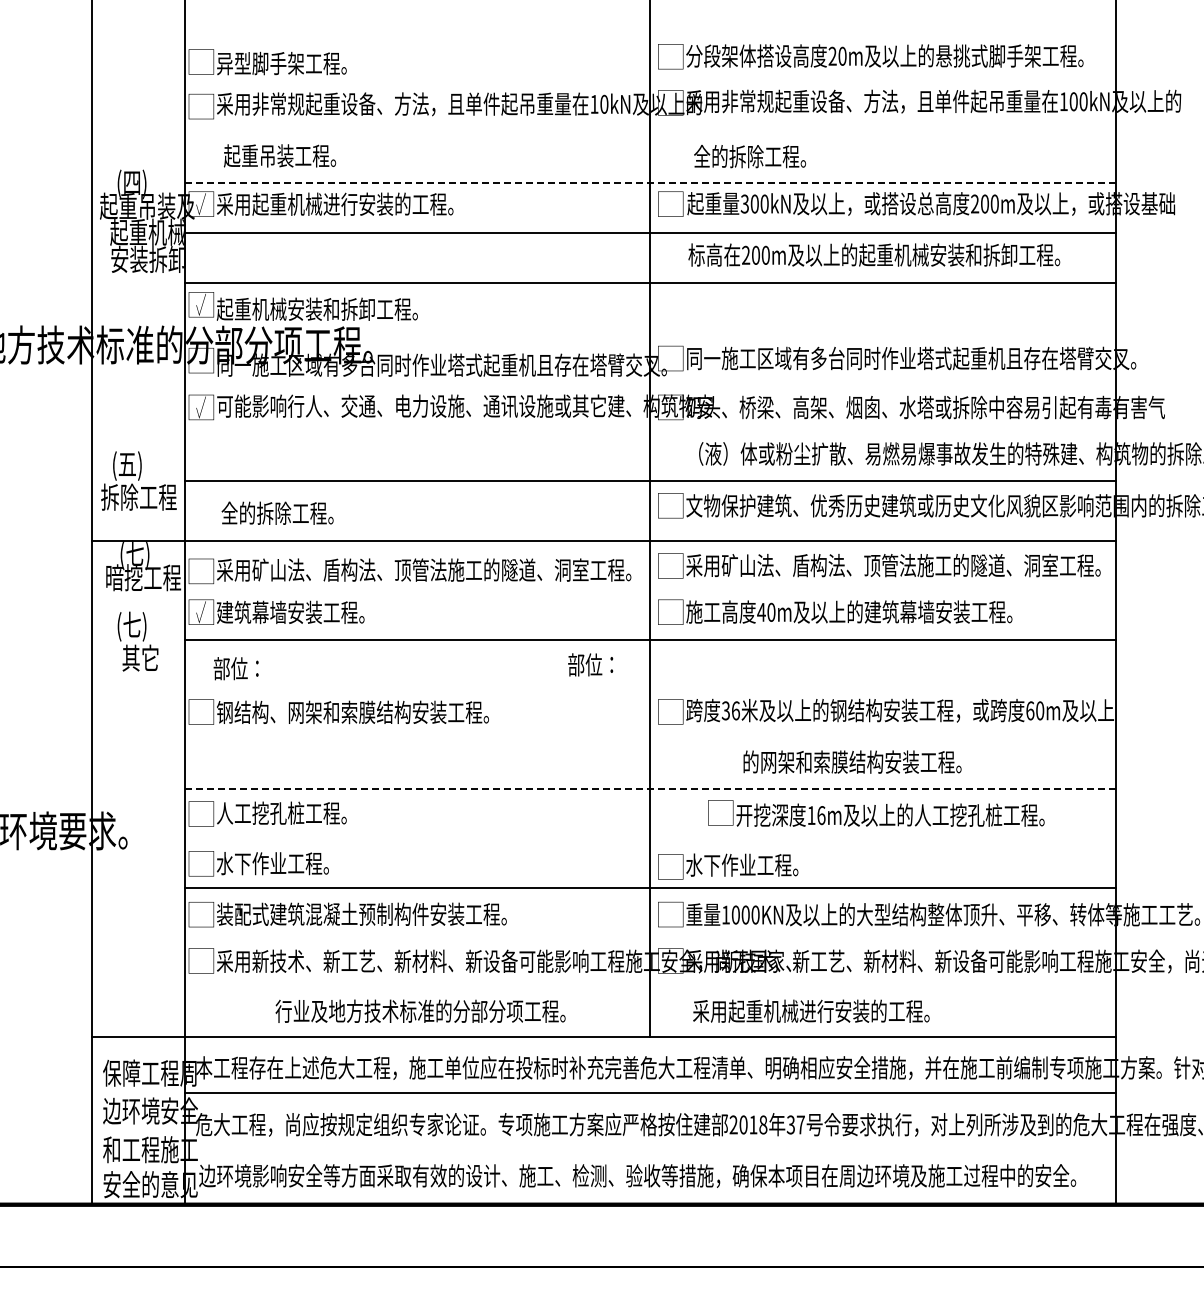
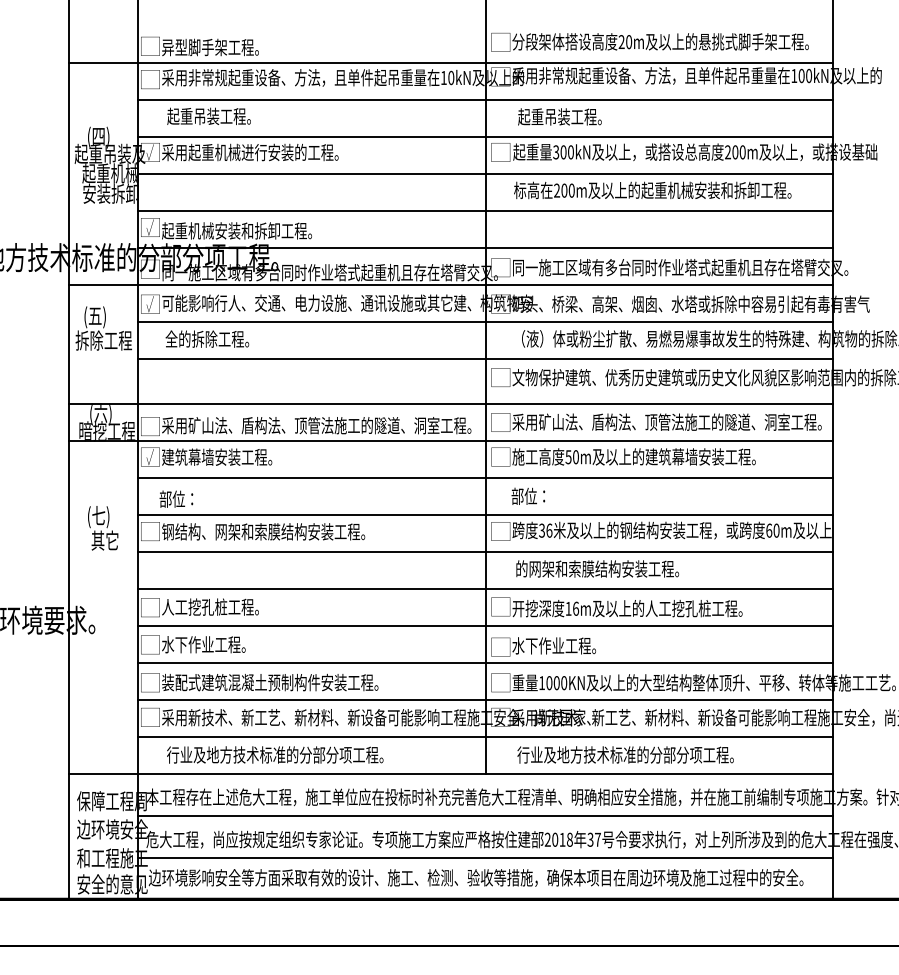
line: (603, 83) -> (450, 62), added
line: (649, 133) -> (484, 99), added
text: (728, 156) -> (543, 116), 全的拆除工程。 -> 起重吊装工程。
line: (650, 183) -> (485, 137), dashed -> solid
line: (649, 332) -> (484, 248), added
line: (603, 381) -> (450, 284), added
line: (649, 431) -> (484, 322), added
text: (138, 480) -> (103, 328), moved
text: (277, 512) -> (207, 338), moved
text: (134, 554) -> (100, 413), (七) -> (六)
line: (603, 590) -> (450, 440), added
text: (761, 612) -> (568, 457), 40m -> 50m
text: (137, 641) -> (102, 528), moved
text: (590, 664) -> (528, 496), moved
line: (649, 689) -> (484, 514), added
line: (649, 739) -> (484, 552), added
text: (852, 761) -> (597, 568), moved
line: (650, 788) -> (485, 588), dashed -> solid
text: (876, 813) -> (617, 607), moved
line: (649, 838) -> (484, 625), added
line: (649, 937) -> (484, 699), added
line: (649, 987) -> (484, 737), added
text: (420, 1010) -> (275, 754), moved
text: (837, 1010) -> (625, 754), 采用起重机械进行安装的工程。 -> 行业及地方技术标准的分部分项工程。
line: (649, 1148) -> (484, 857), added

